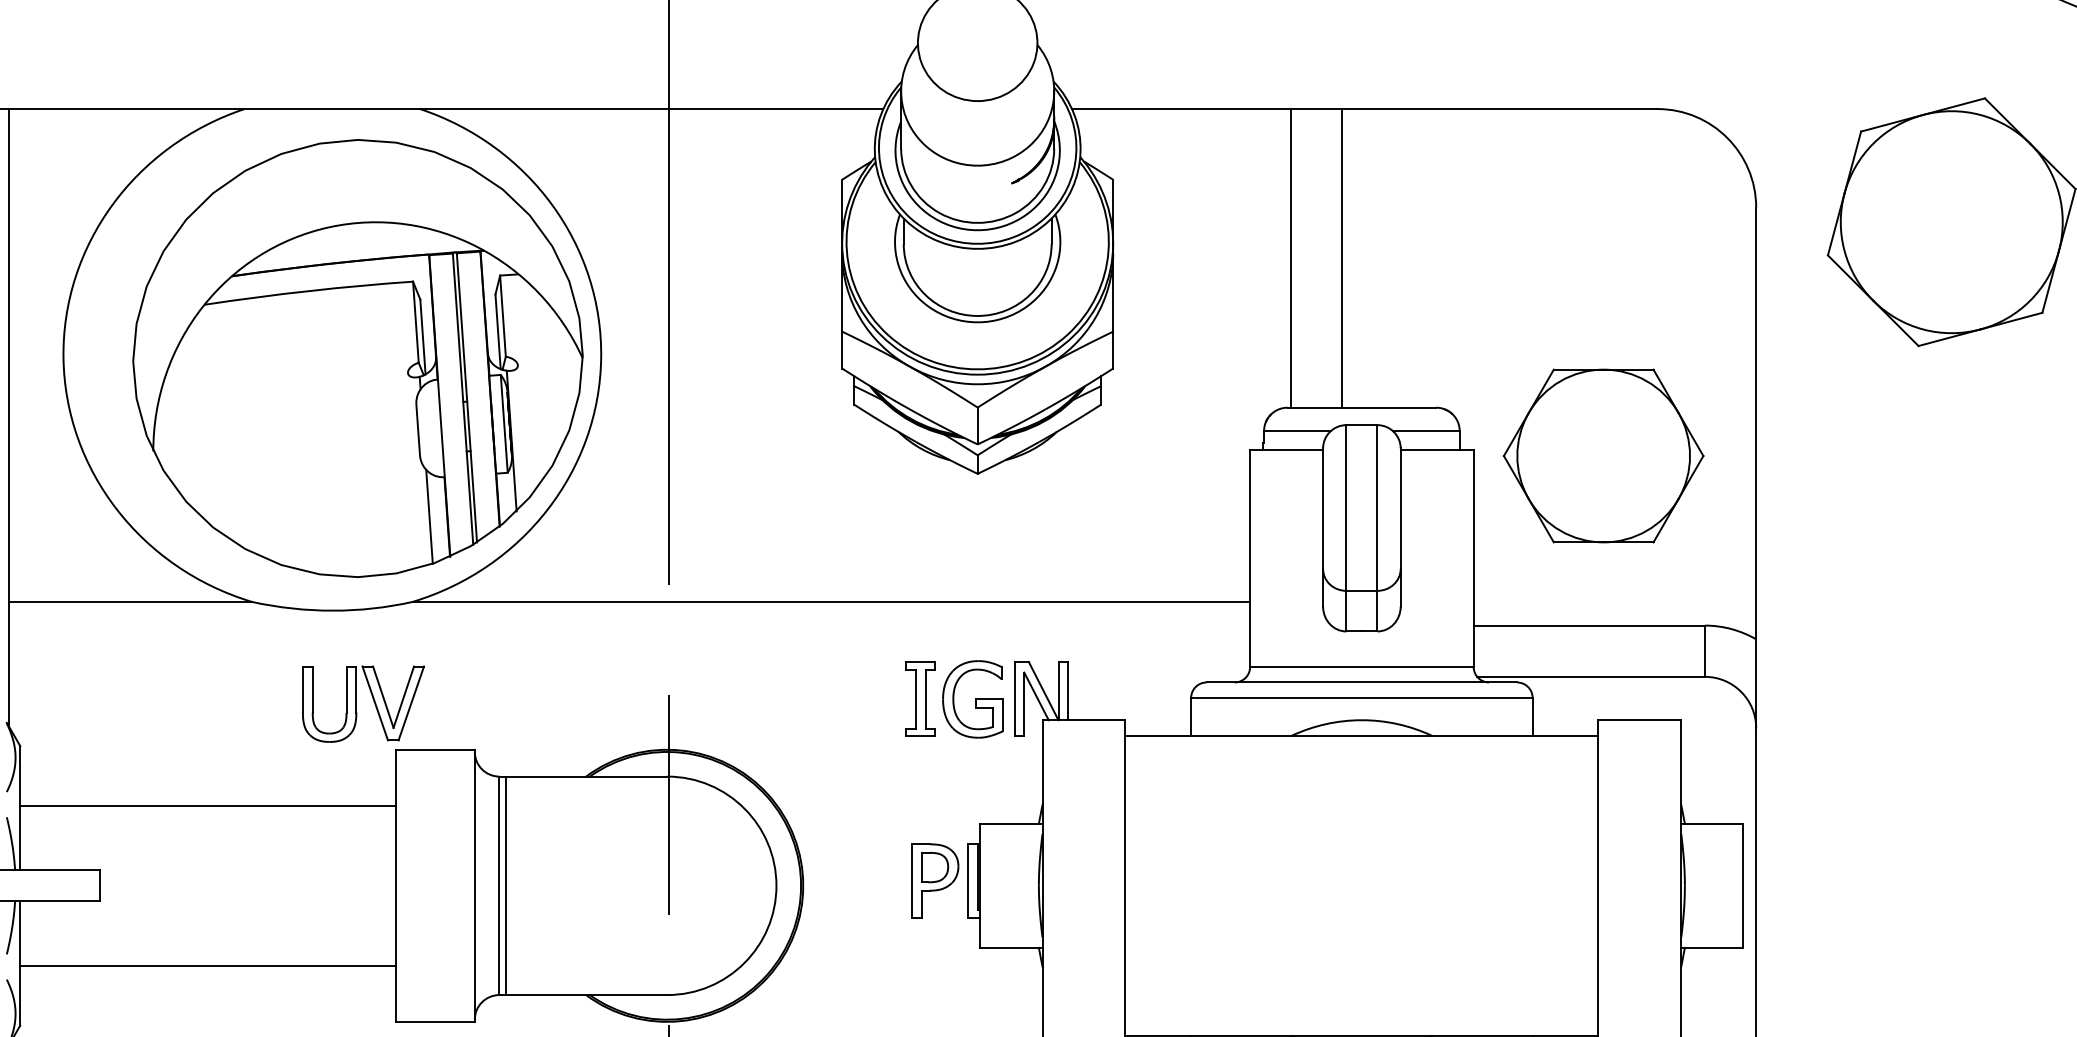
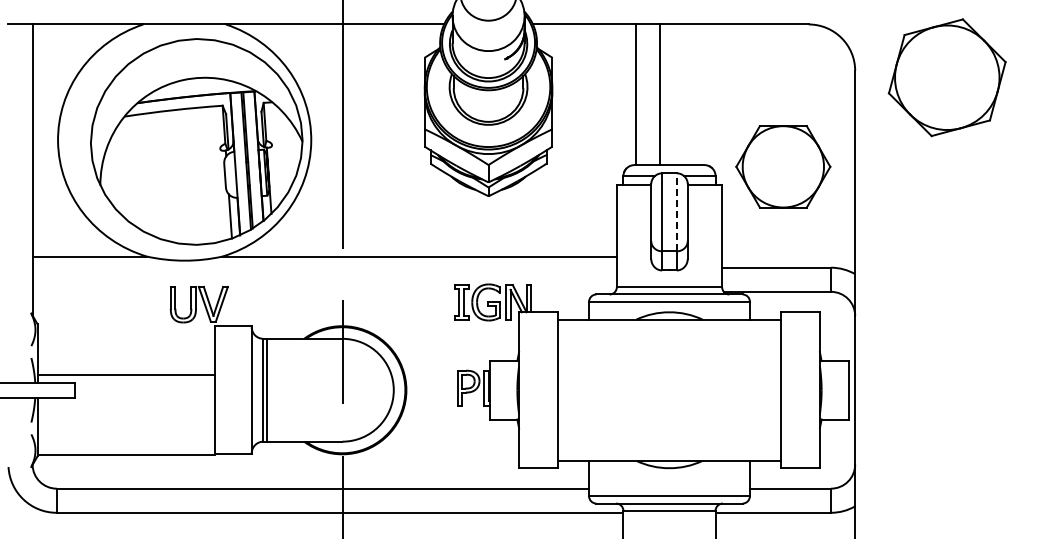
part: (1603, 455) -> (783, 166), moved
line: (1376, 506) -> (676, 211), solid -> dashed
line: (206, 805) -> (125, 374), moved
line: (206, 964) -> (125, 454), moved

